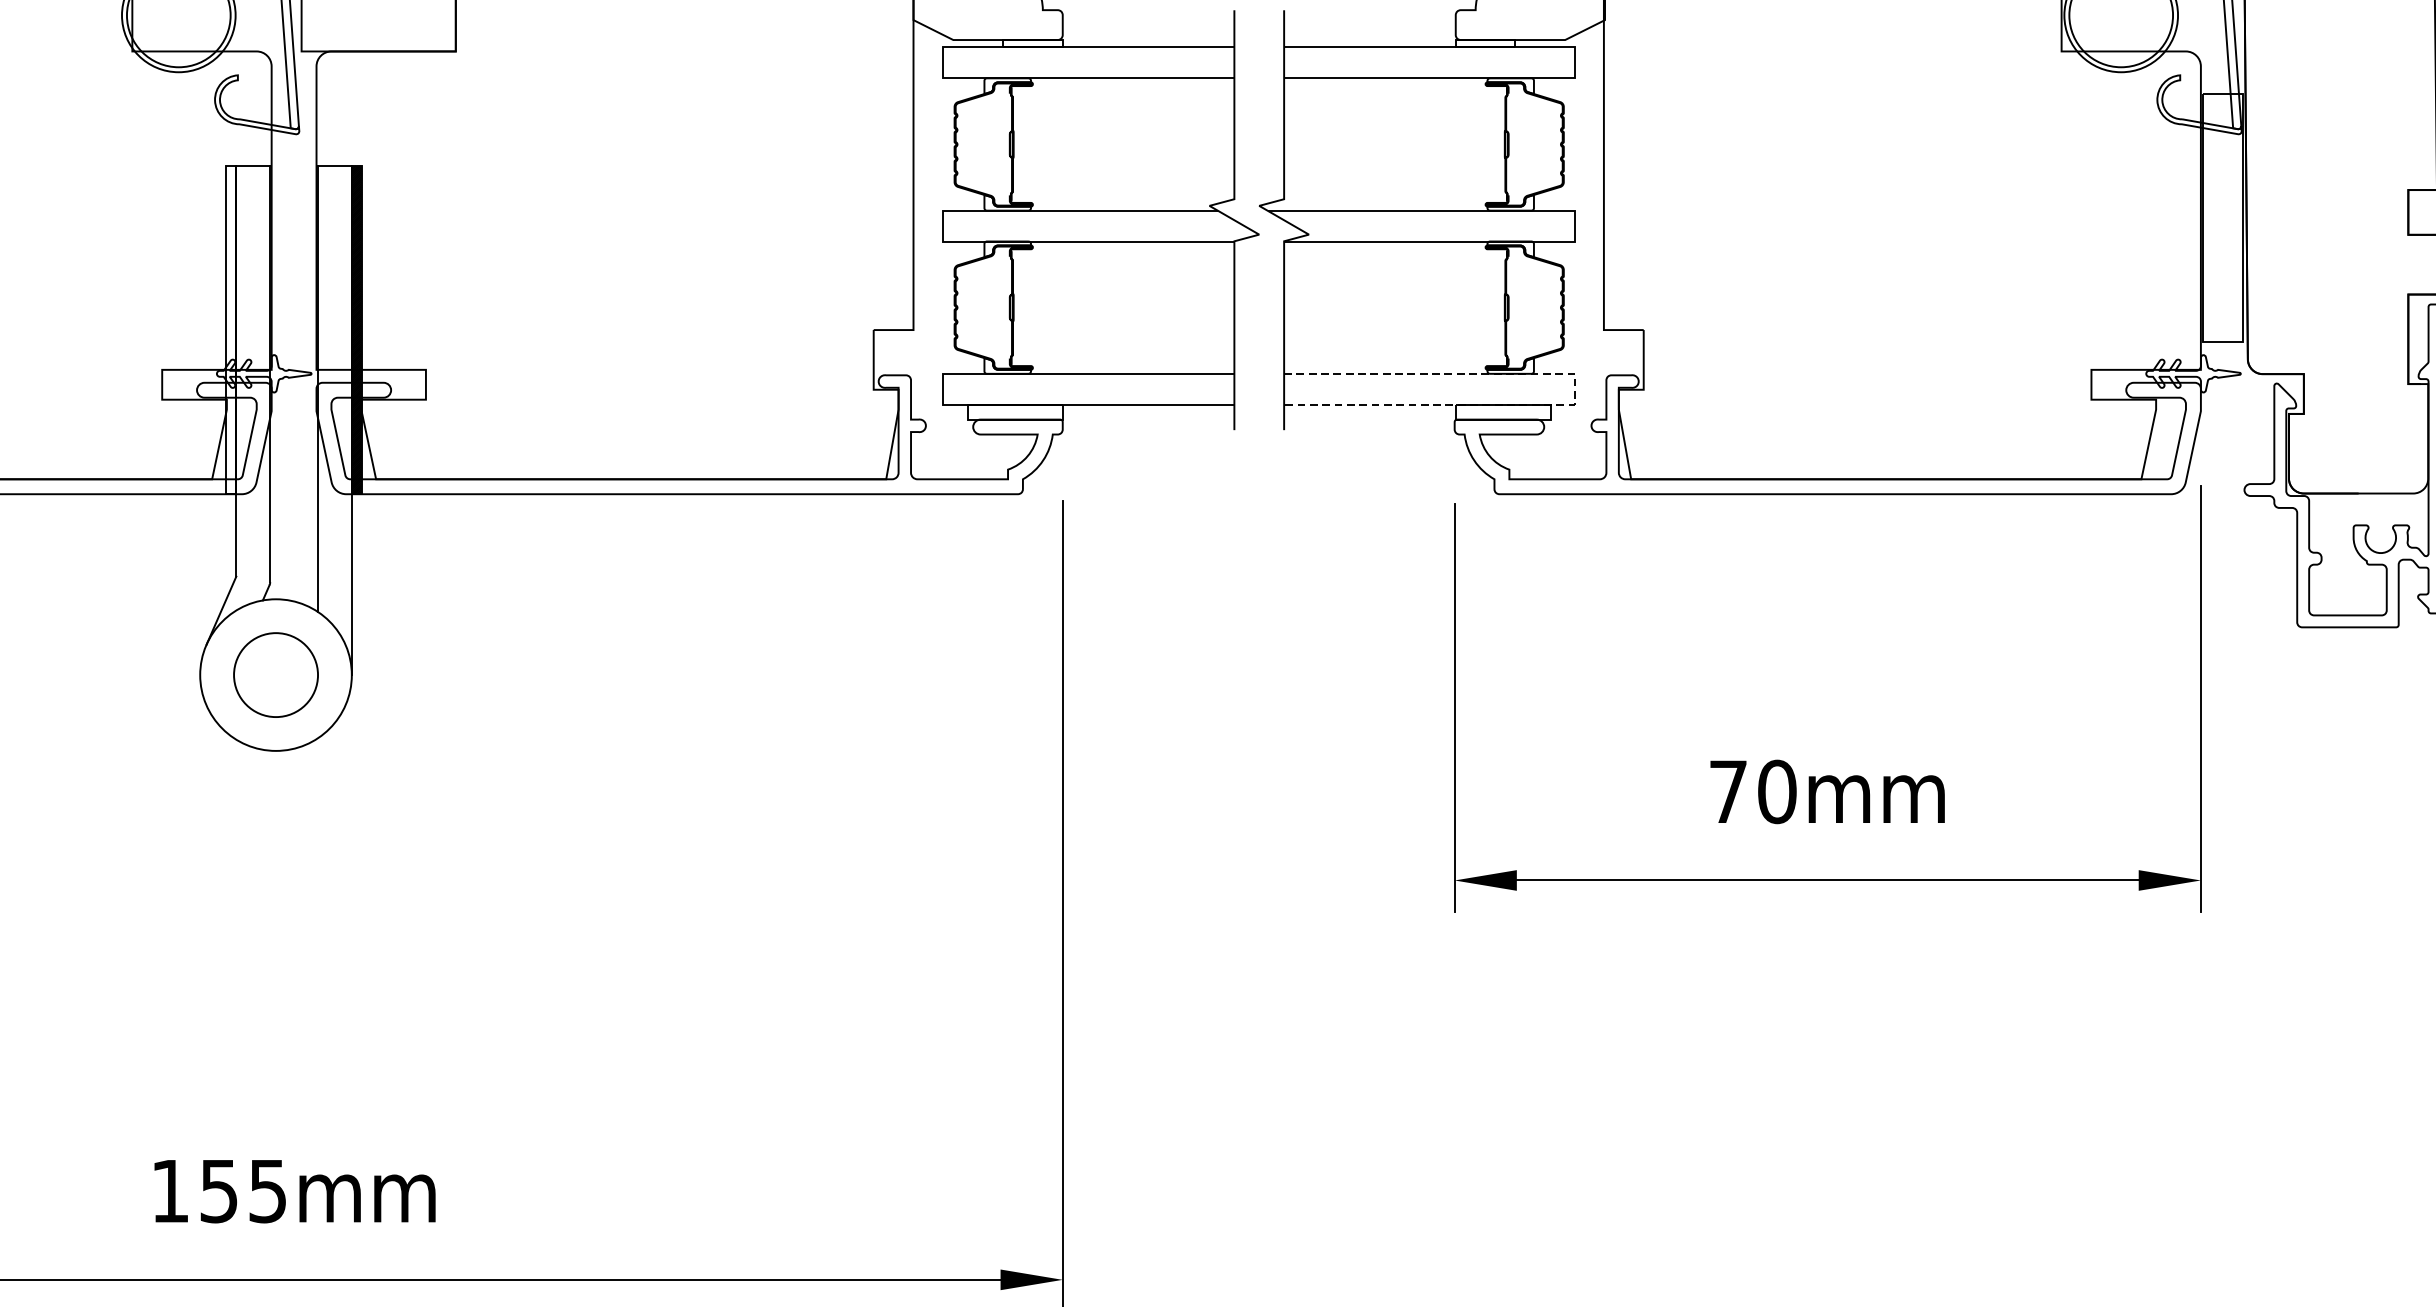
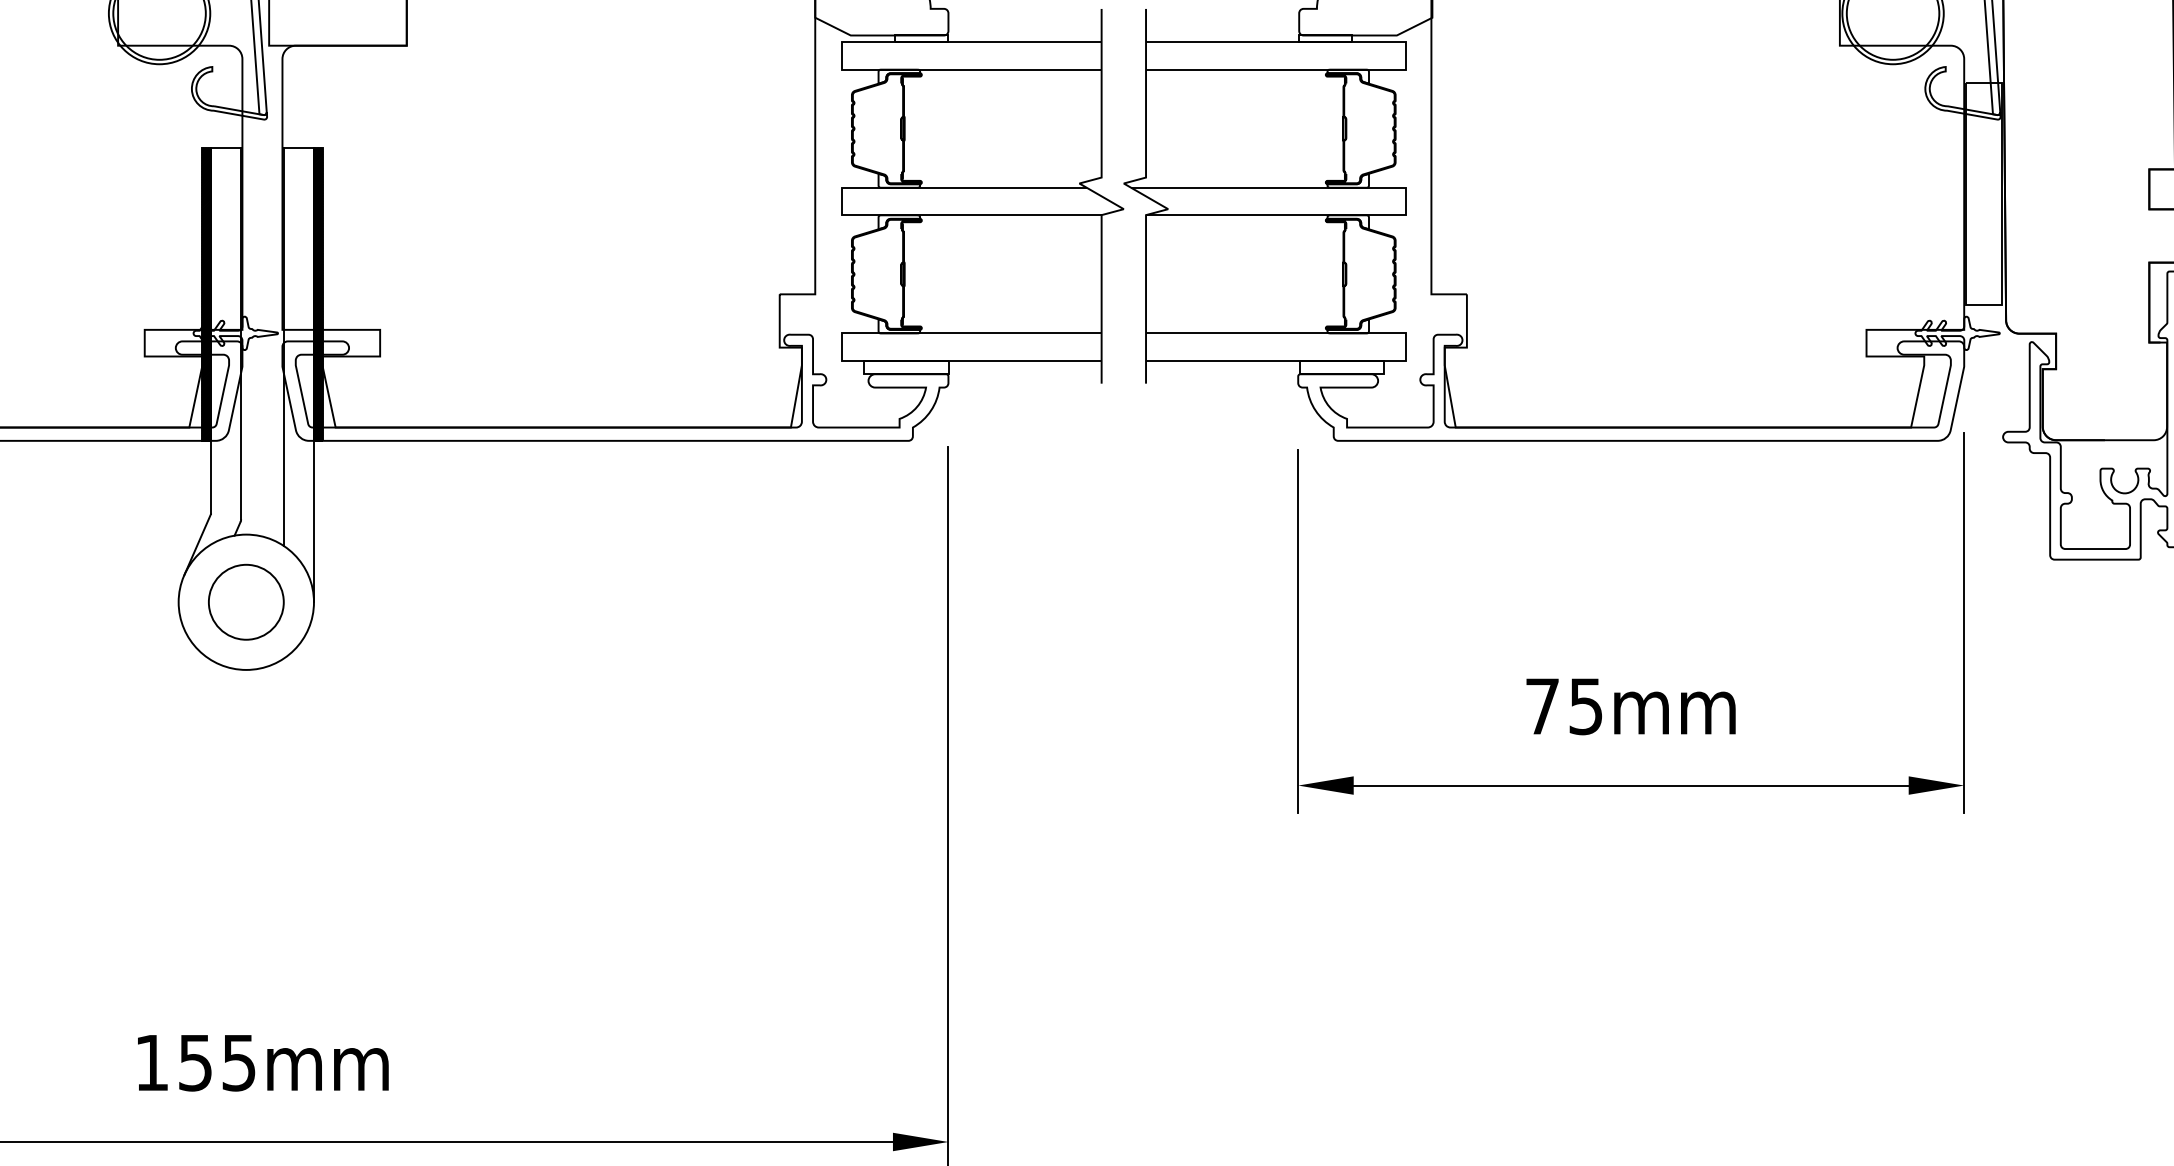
hatch: (231, 329) -> (206, 293), added
line: (1574, 389) -> (1405, 347), dashed -> solid
text: (1777, 791) -> (1586, 706), 70mm -> 75mm

